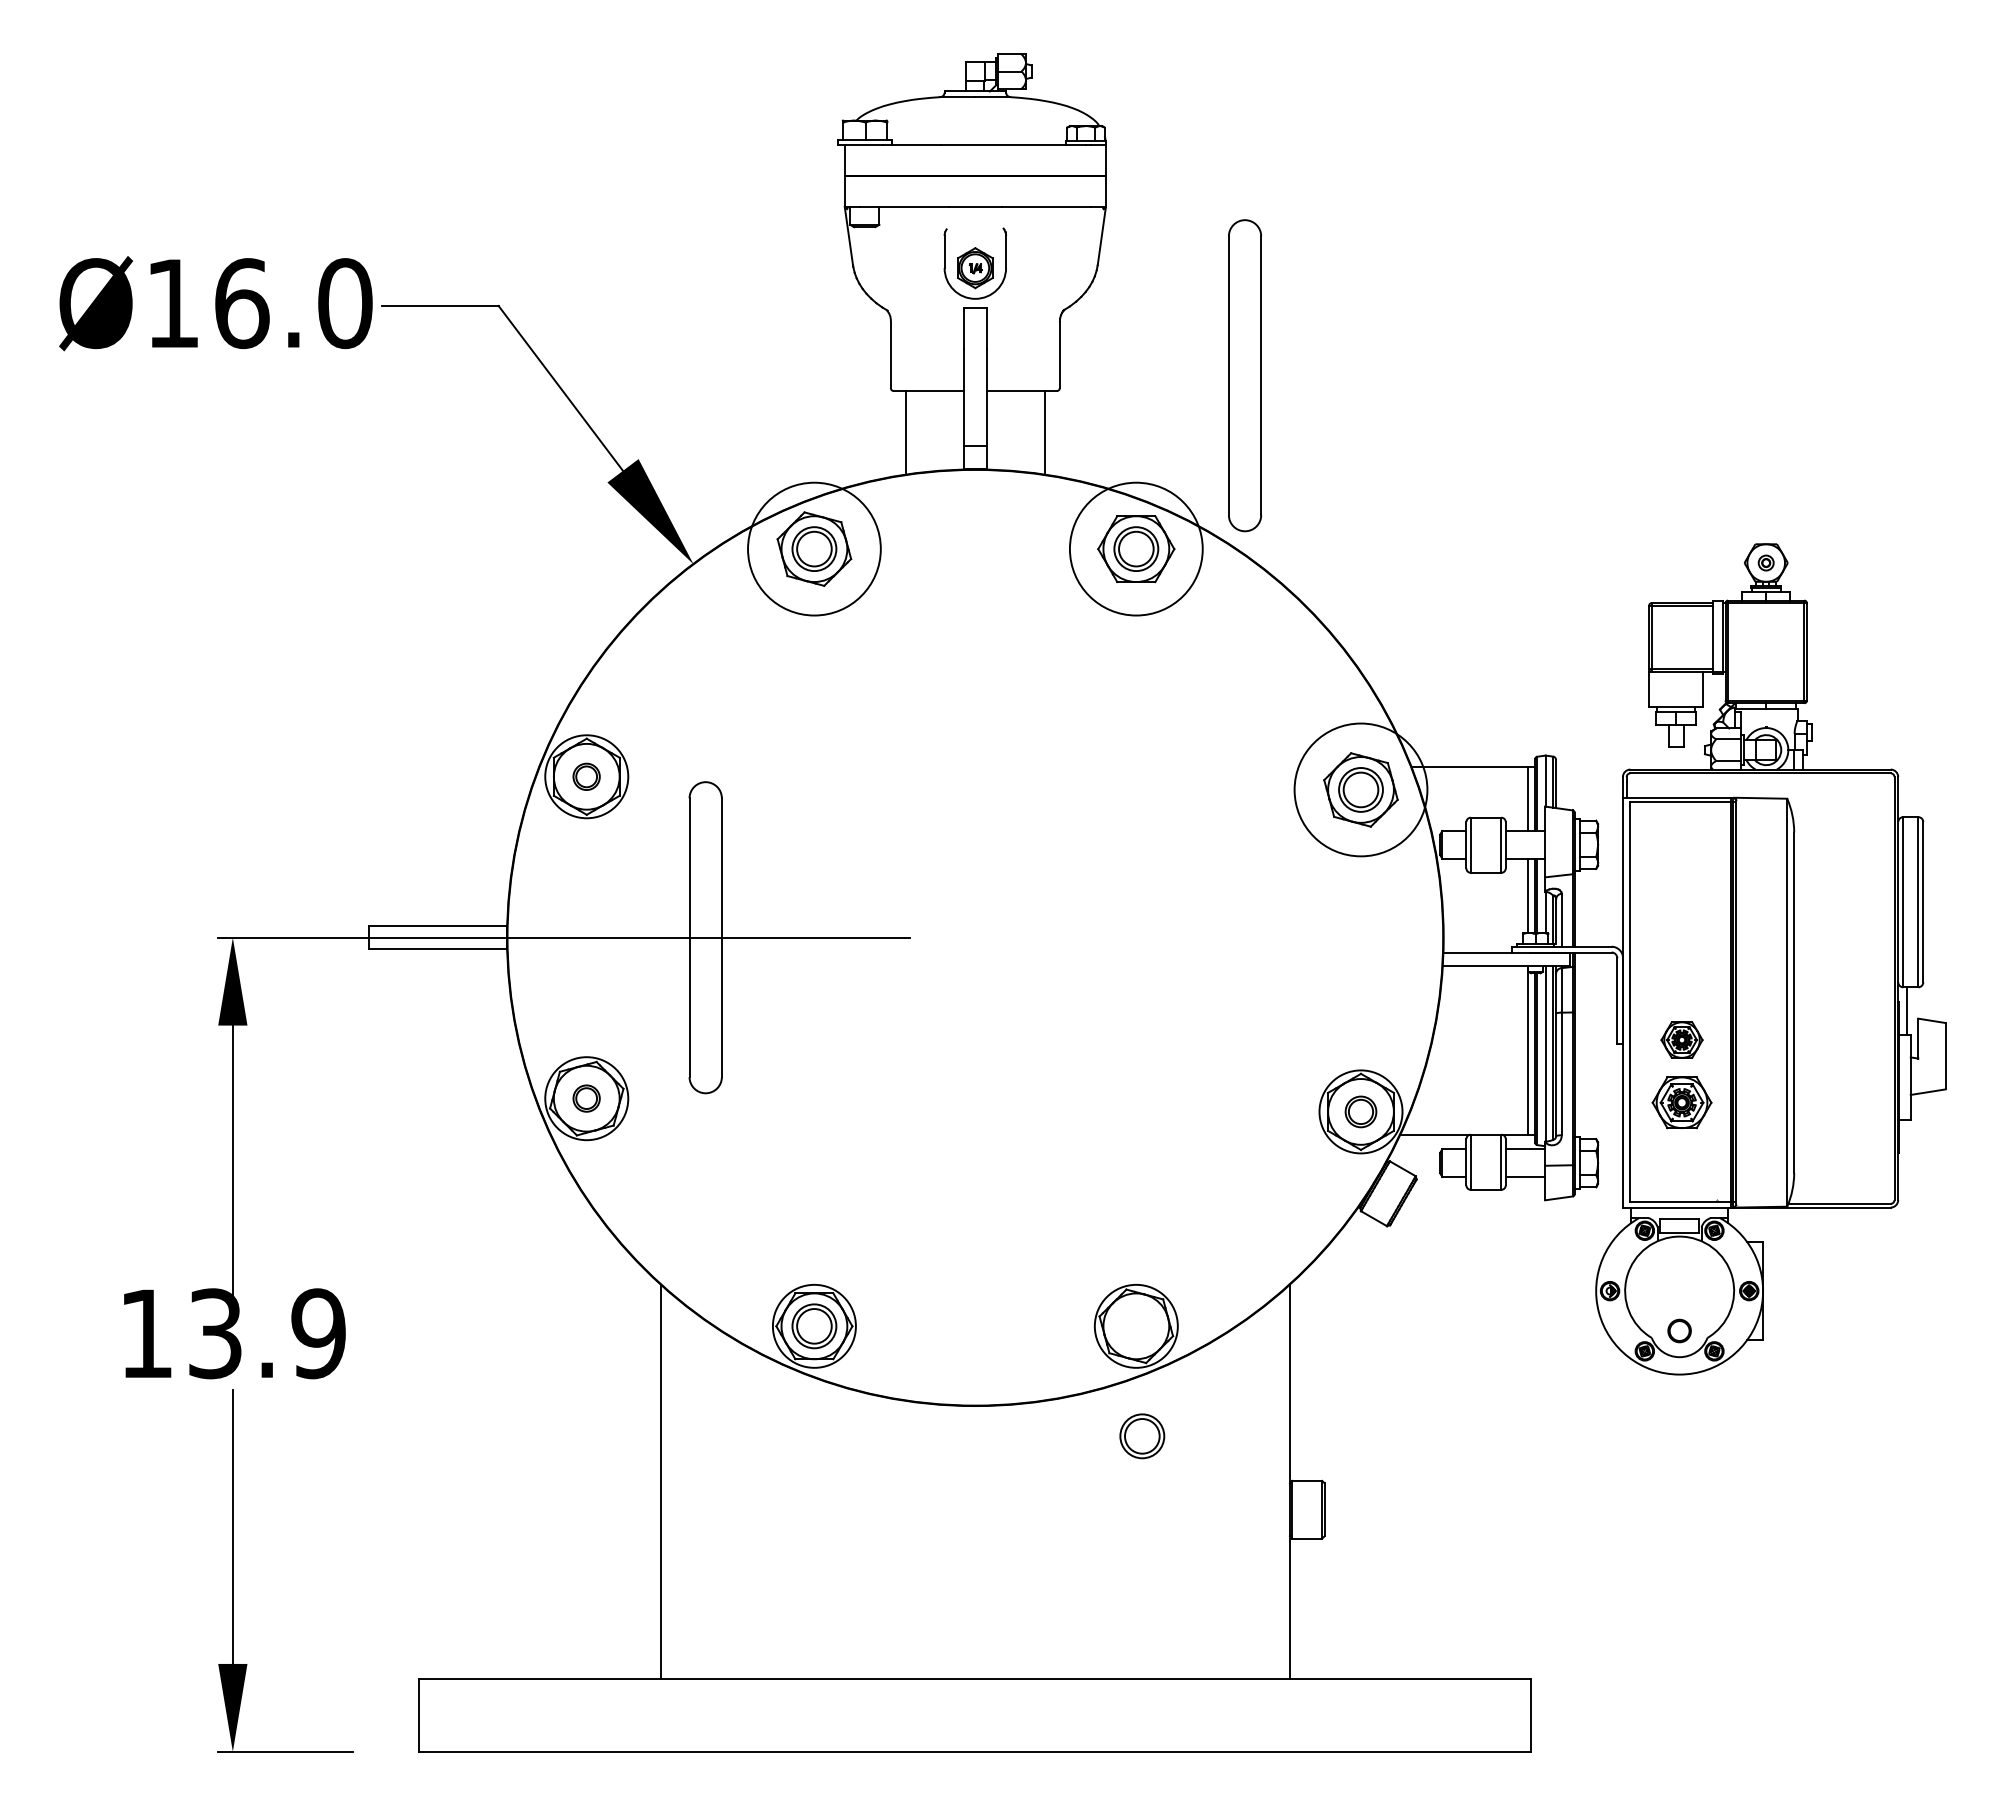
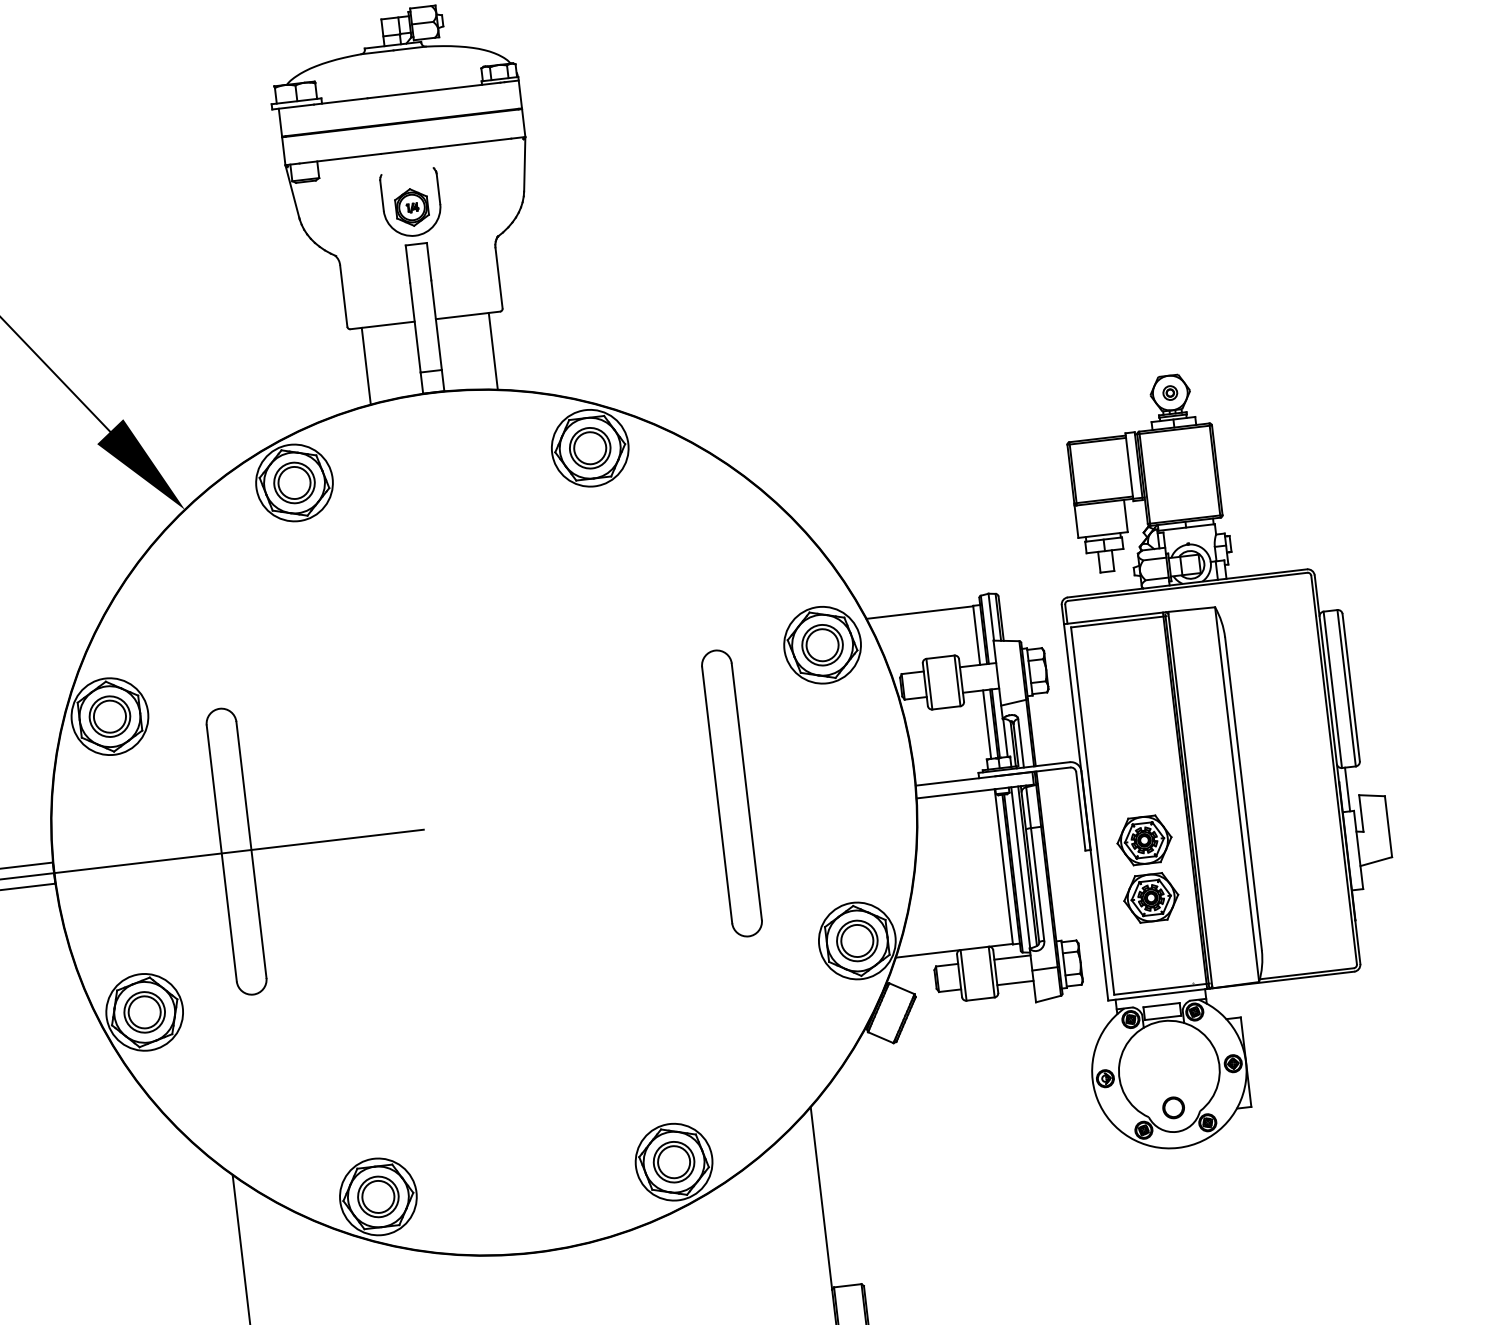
part: (1245, 375) -> (732, 793), moved
circle: (813, 548) -> (293, 482), size x0.62
circle: (1135, 548) -> (589, 447), size x0.62
part: (586, 776) -> (109, 716), size x1.67
circle: (1360, 789) -> (822, 644), size x0.62
part: (1681, 1039) -> (1143, 839), size x1.43
part: (586, 1098) -> (144, 1012), size x1.67
part: (1360, 1111) -> (856, 940), size x1.43
part: (1142, 1436) -> (674, 1162), moved

